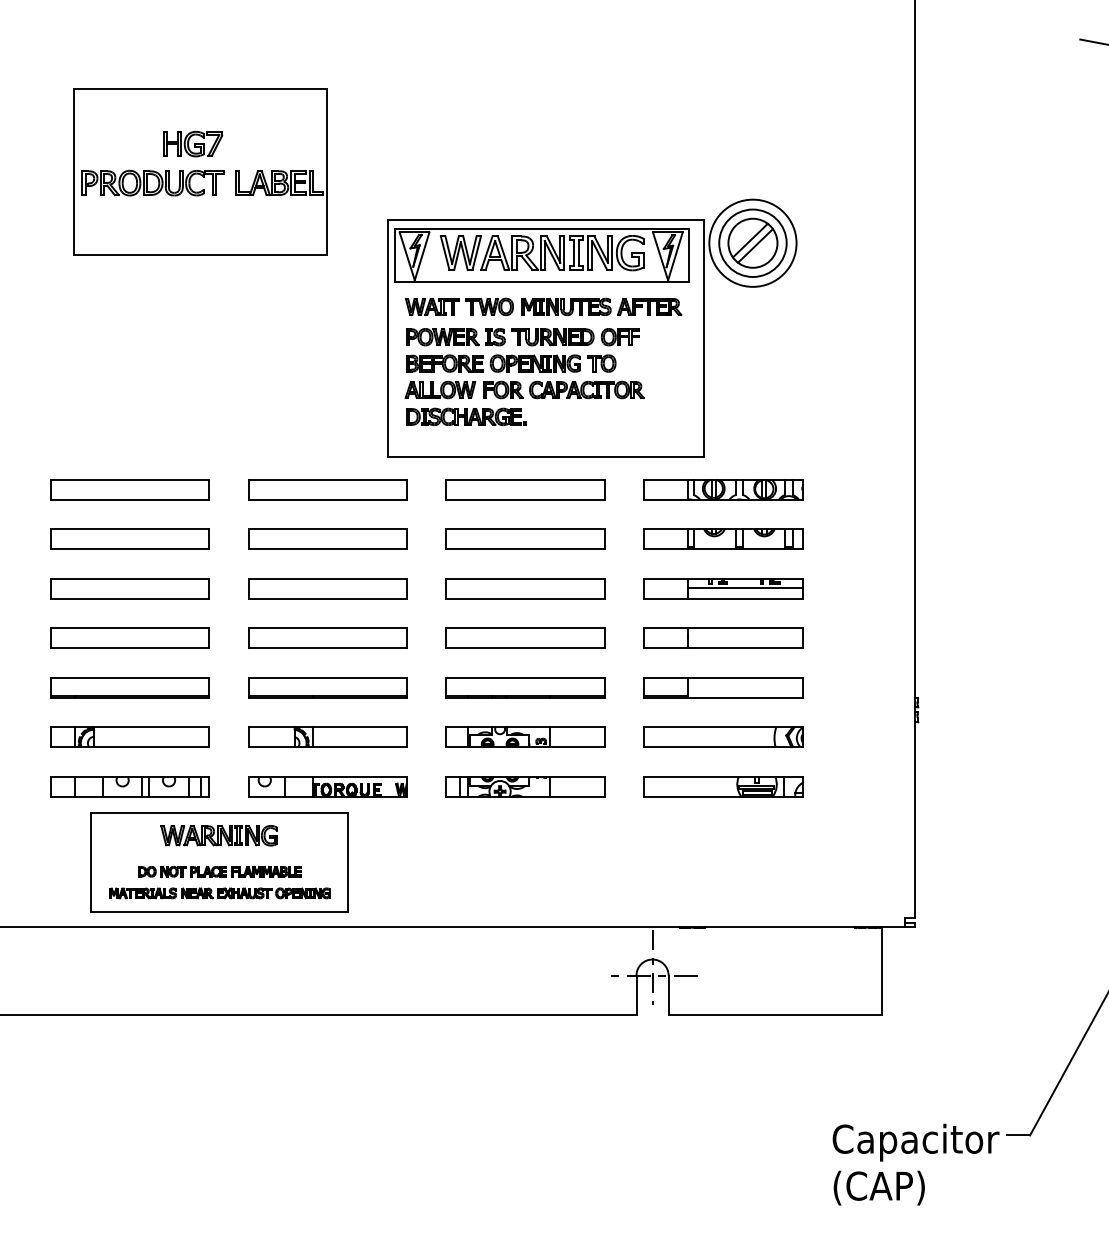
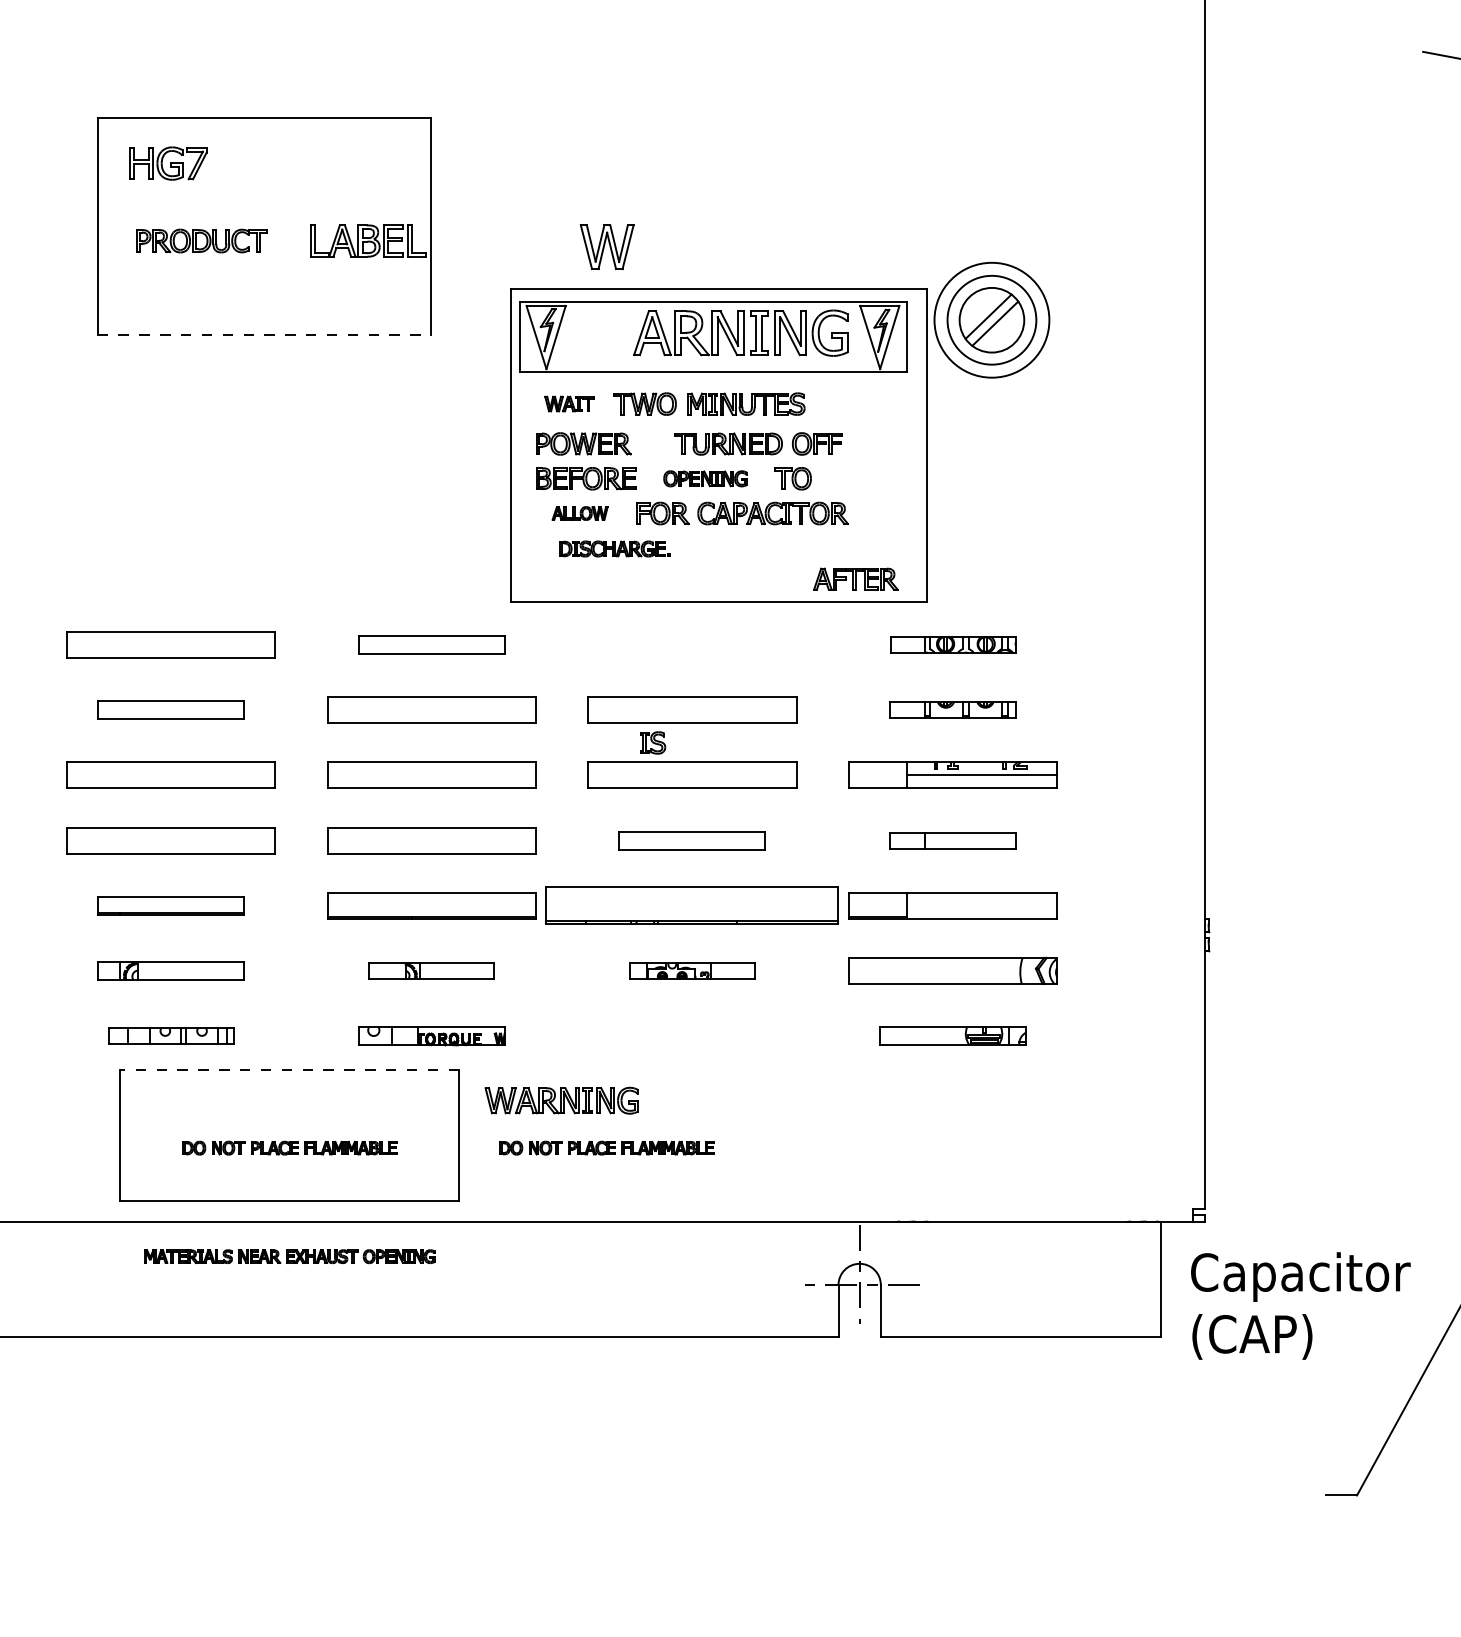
part: (193, 144) -> (168, 163), moved
part: (152, 182) -> (201, 240), size x0.7
part: (461, 252) -> (607, 246), moved
line: (200, 254) -> (264, 335), solid -> dashed
part: (432, 306) -> (569, 403), size x0.7
part: (649, 306) -> (855, 578), moved
part: (496, 336) -> (653, 742), moved
part: (535, 363) -> (705, 478), size x0.7
part: (439, 389) -> (579, 513), size x0.6
part: (466, 416) -> (614, 548), size x0.7
part: (327, 489) -> (431, 644), size x0.7
part: (525, 489) -> (692, 644), removed
part: (723, 489) -> (953, 644), size x0.6
part: (129, 538) -> (170, 709), size x0.7
part: (723, 538) -> (952, 709), size x0.6
part: (525, 638) -> (692, 840), size x0.7
part: (723, 638) -> (952, 840), size x0.6
part: (129, 687) -> (170, 905), size x0.7
part: (525, 687) -> (692, 905), size x1.4
part: (129, 736) -> (170, 970), size x0.7
part: (327, 736) -> (431, 970), size x0.6
part: (525, 736) -> (692, 970), size x0.6
part: (129, 786) -> (170, 1035), size x0.6
part: (327, 786) -> (431, 1036), size x0.7
part: (525, 786) -> (692, 1035), removed
part: (723, 786) -> (952, 1035), size x0.7
line: (219, 812) -> (289, 1070), solid -> dashed
part: (218, 835) -> (561, 1100), moved
part: (460, 871) -> (606, 1147), added
part: (219, 893) -> (289, 1256), moved
text: (915, 1164) -> (1300, 1305), moved

